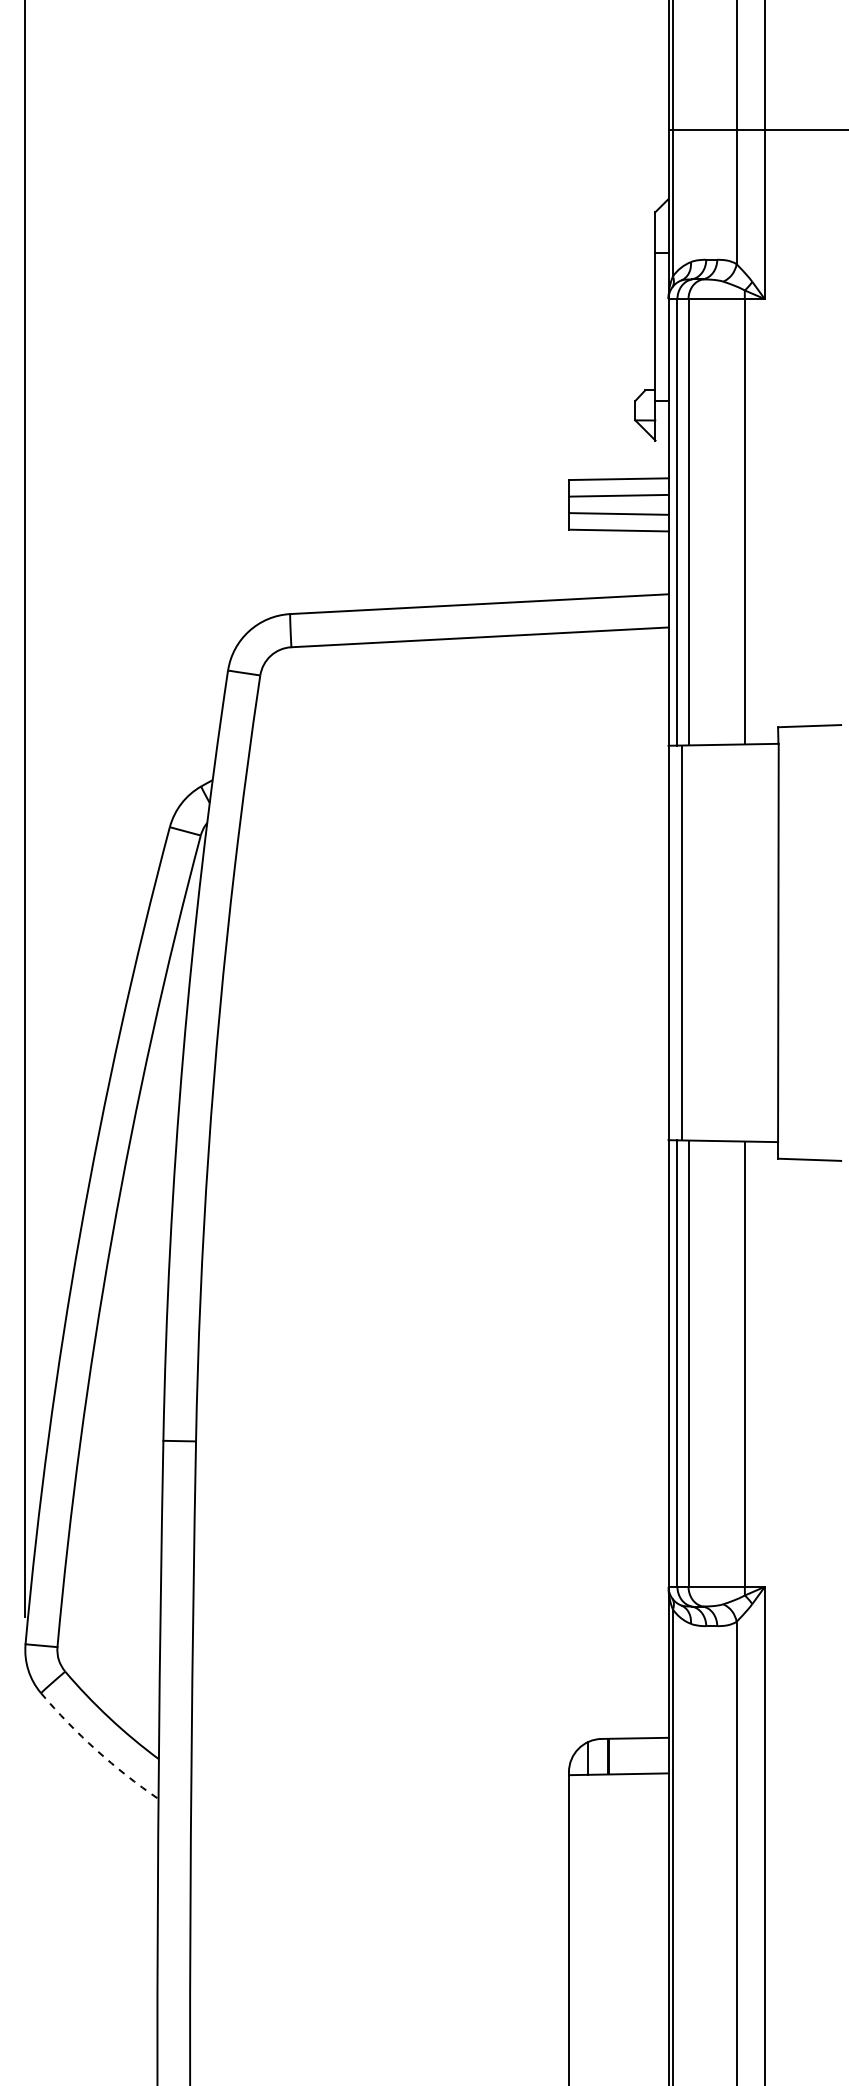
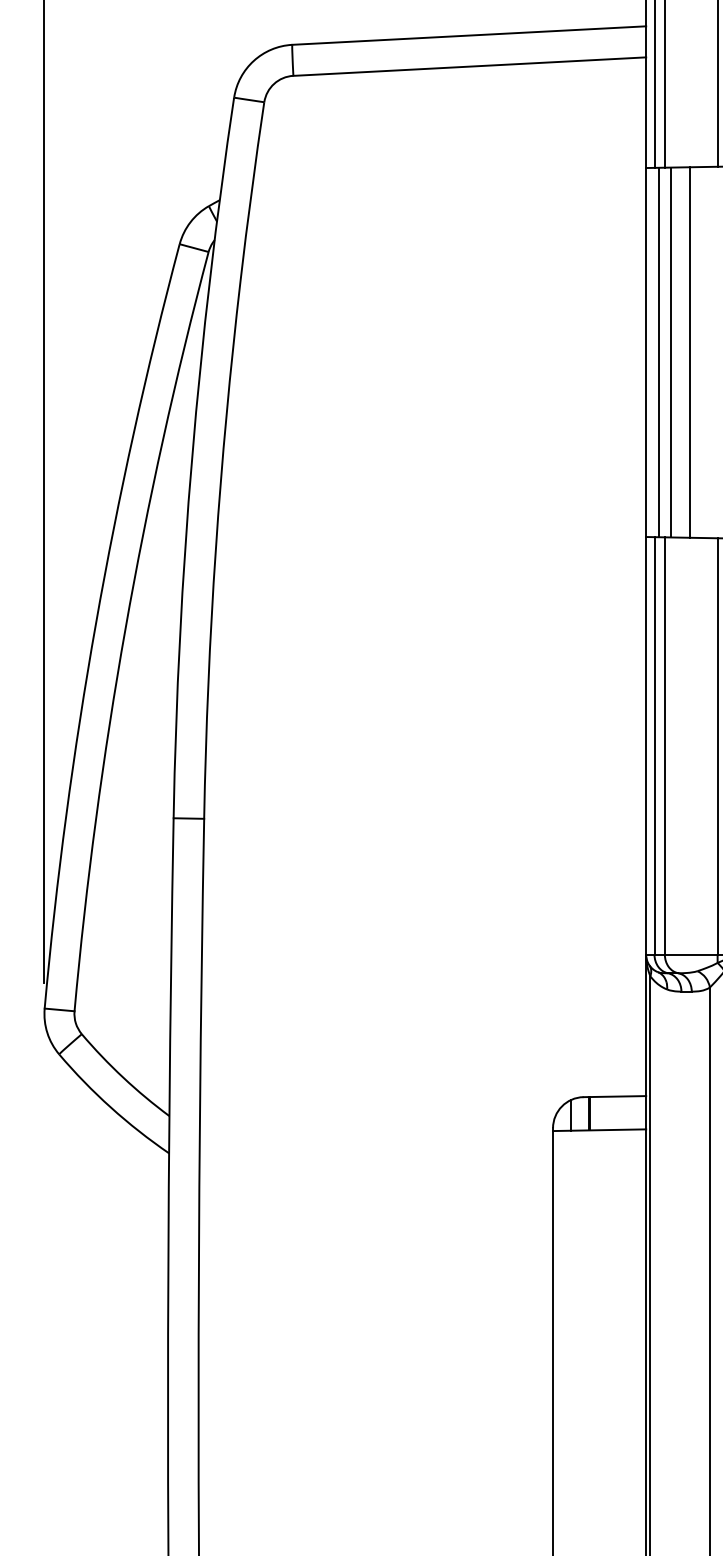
line: (695, 942) -> (671, 352), added
line: (714, 942) -> (689, 352), added
arc: (96, 1750) -> (111, 1107), dashed -> solid

